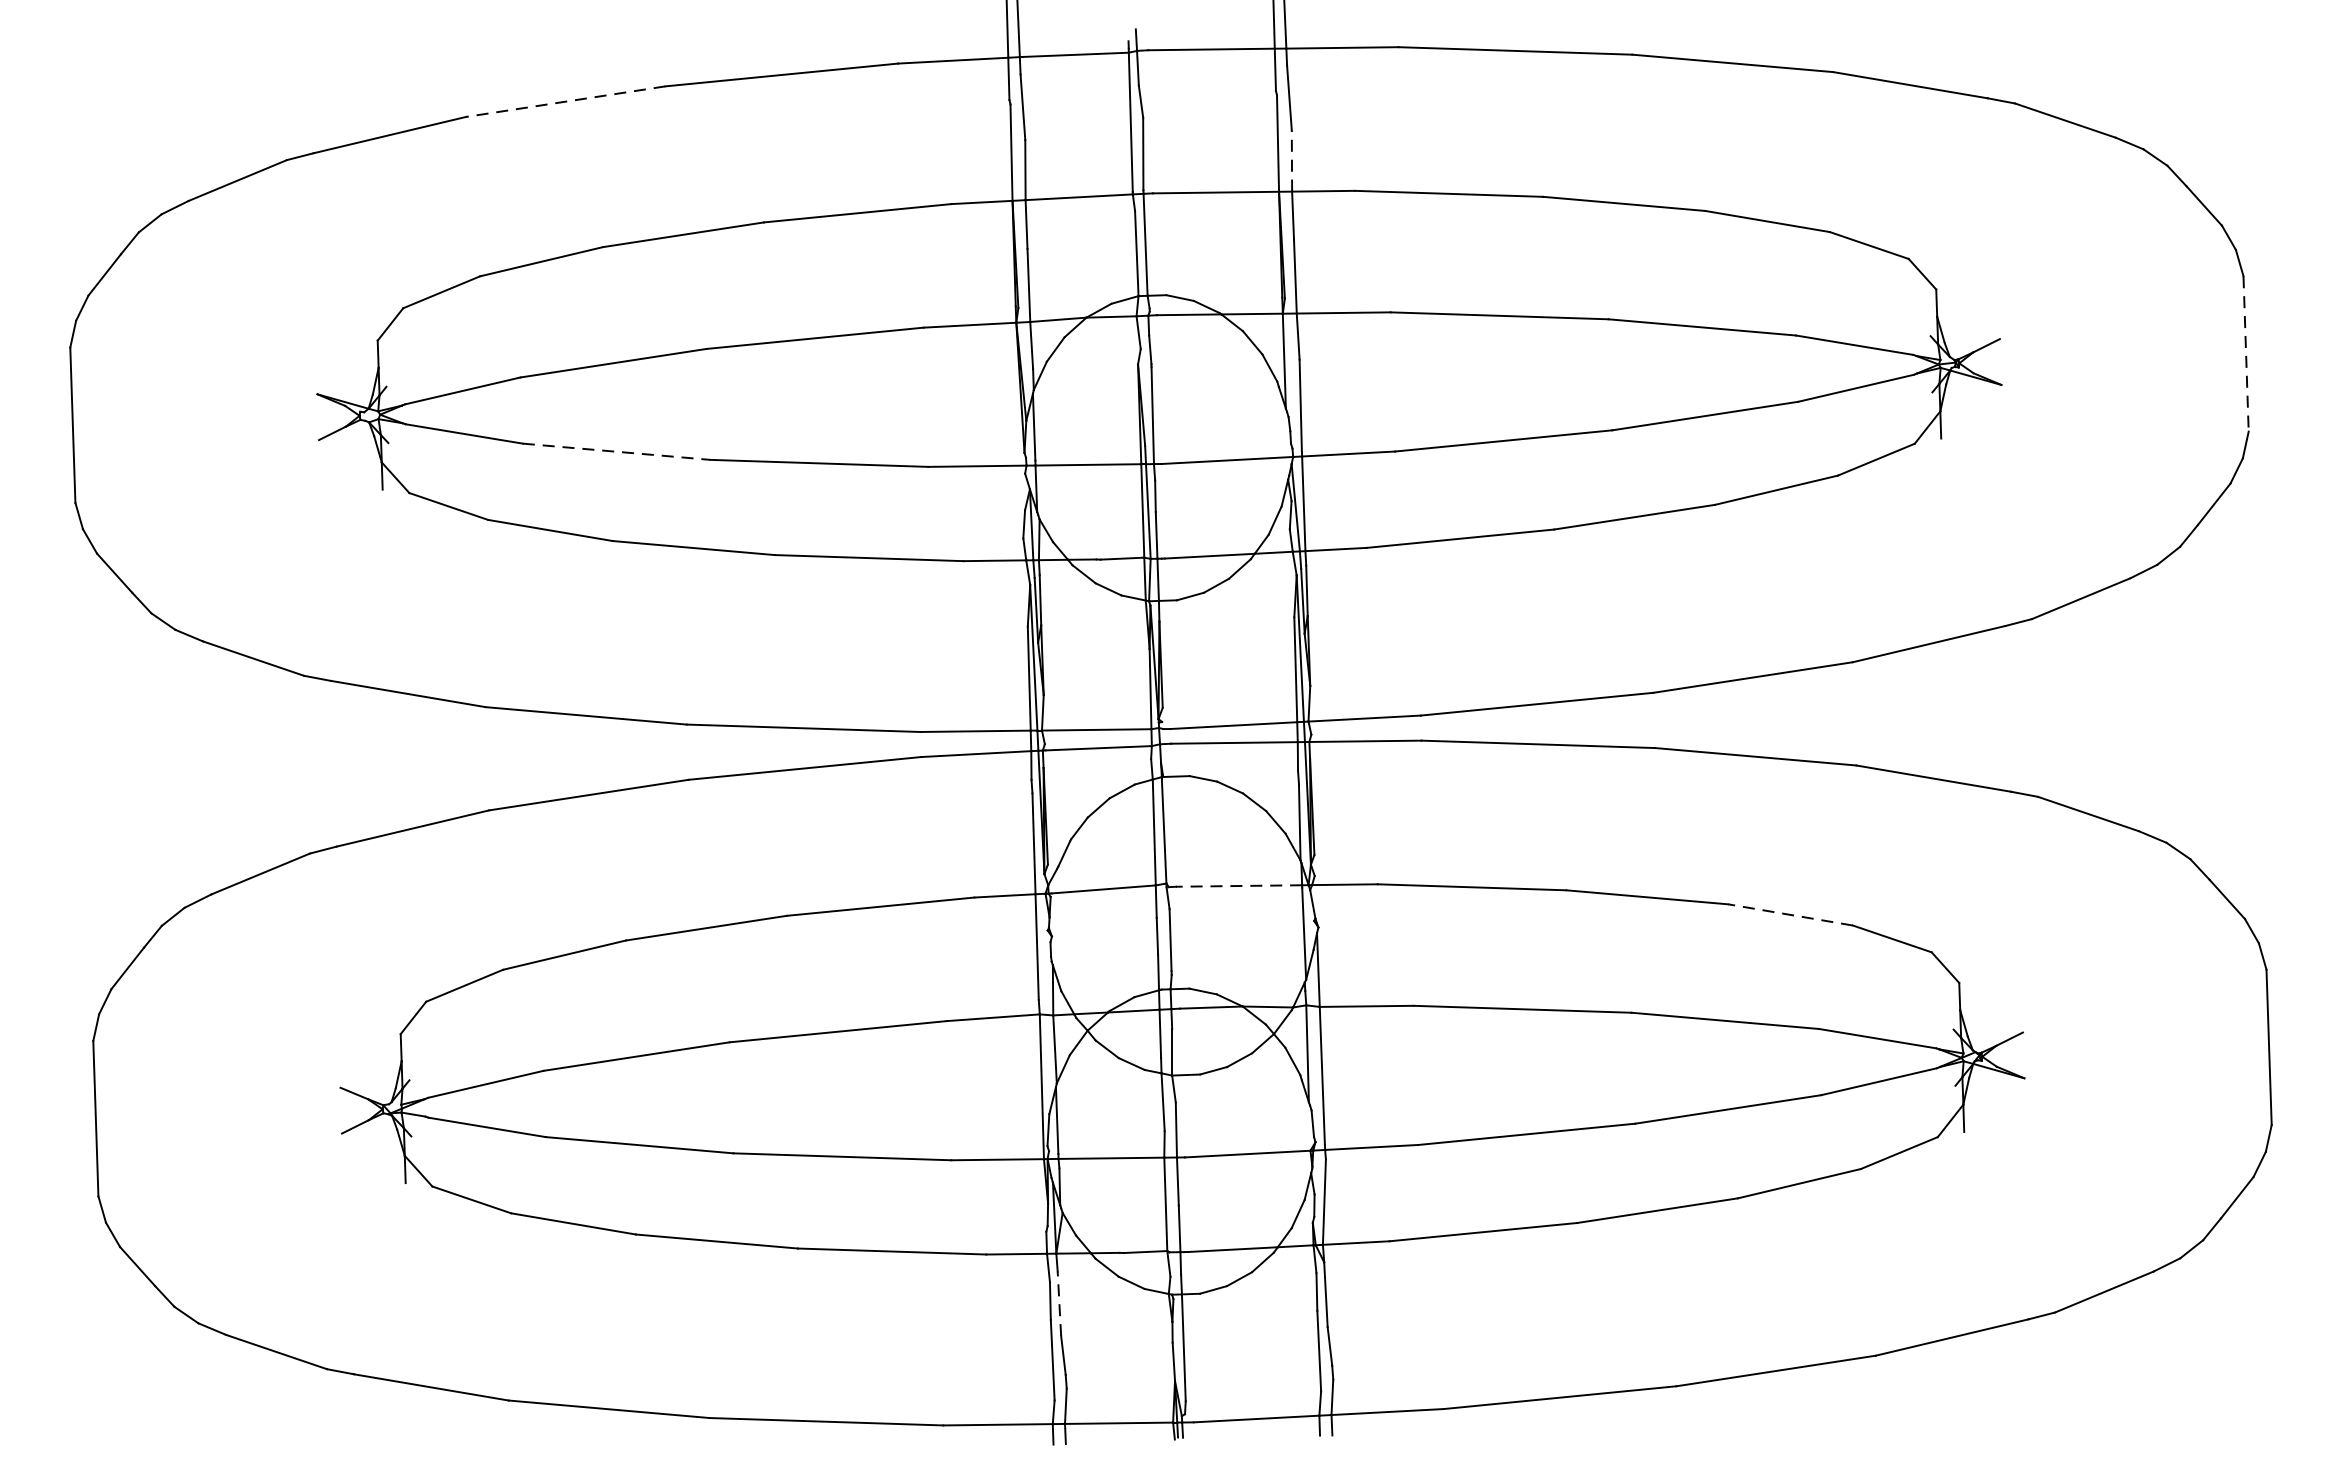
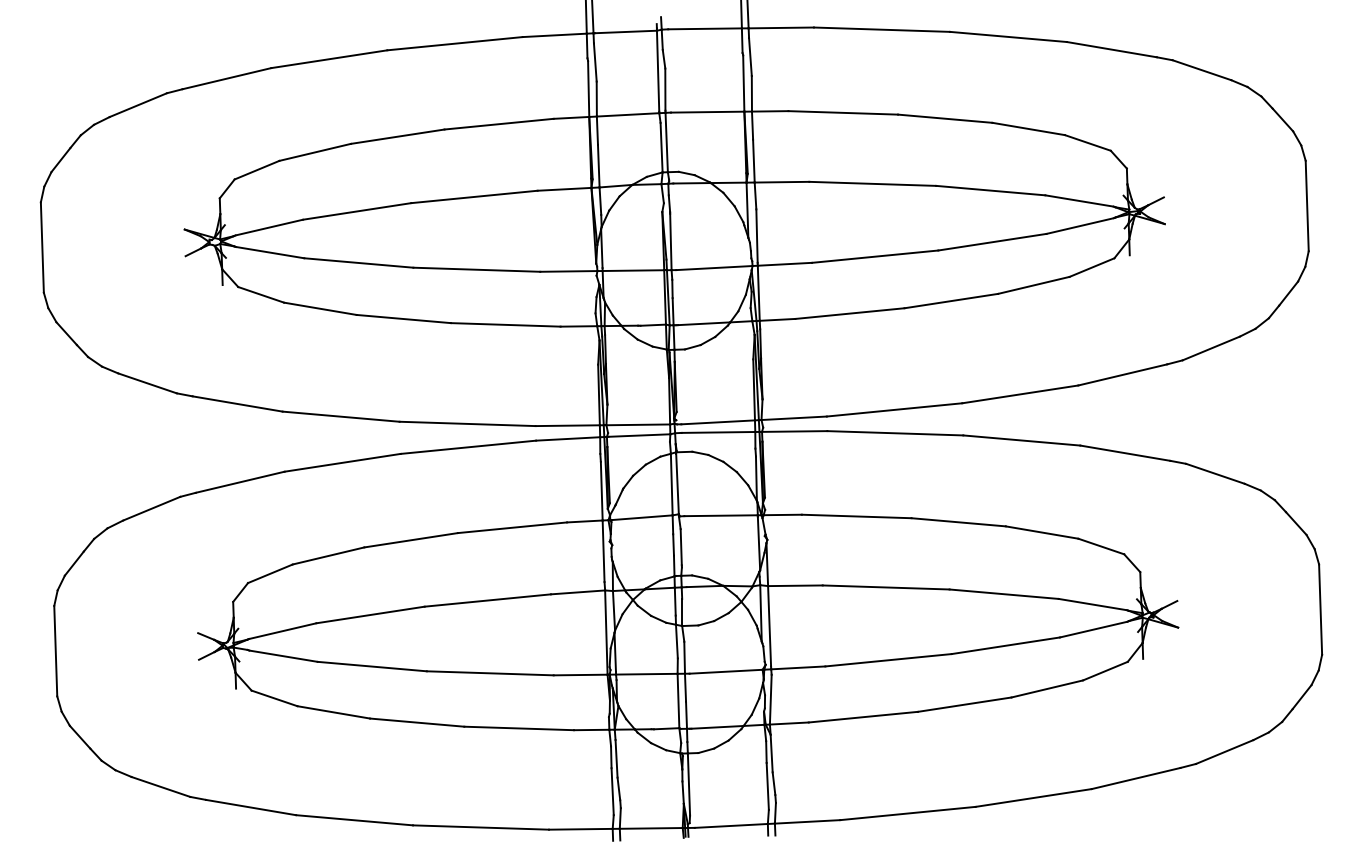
line: (566, 102) -> (329, 59), dashed -> solid
line: (1291, 160) -> (751, 93), dashed -> solid
line: (2246, 354) -> (1307, 206), dashed -> solid
line: (616, 450) -> (358, 262), dashed -> solid
line: (1239, 885) -> (721, 515), dashed -> solid
line: (1791, 914) -> (1042, 532), dashed -> solid
line: (1059, 1303) -> (616, 758), dashed -> solid

